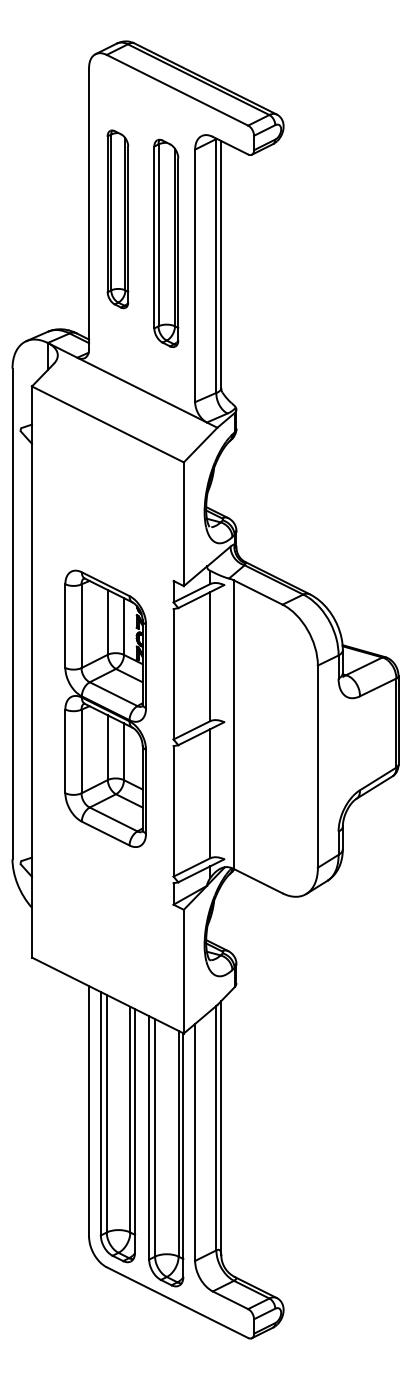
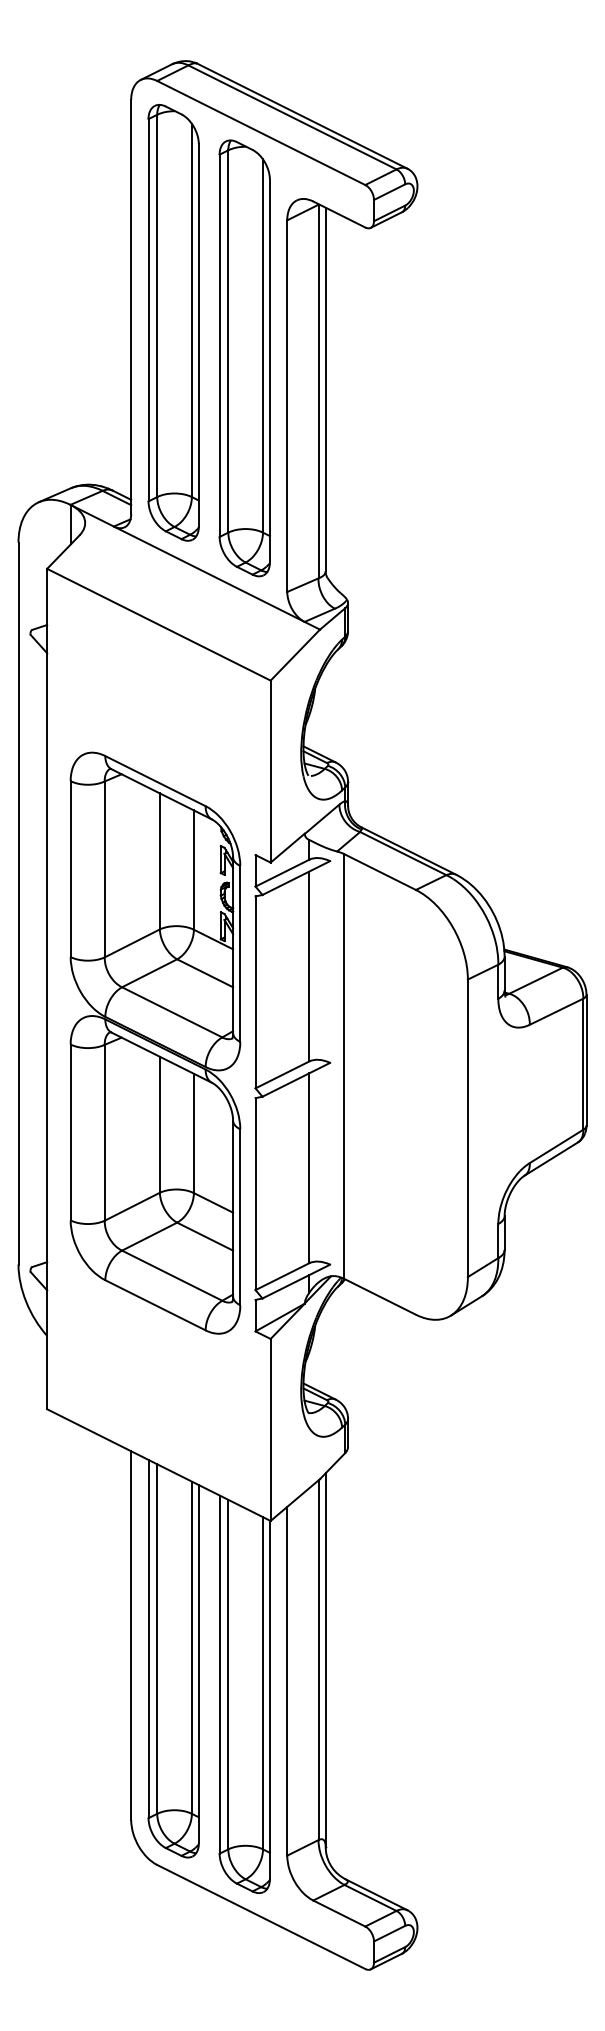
part: (117, 219) -> (173, 323), size x1.67
part: (166, 243) -> (245, 358), size x1.43
part: (105, 708) -> (155, 1042), size x1.43

